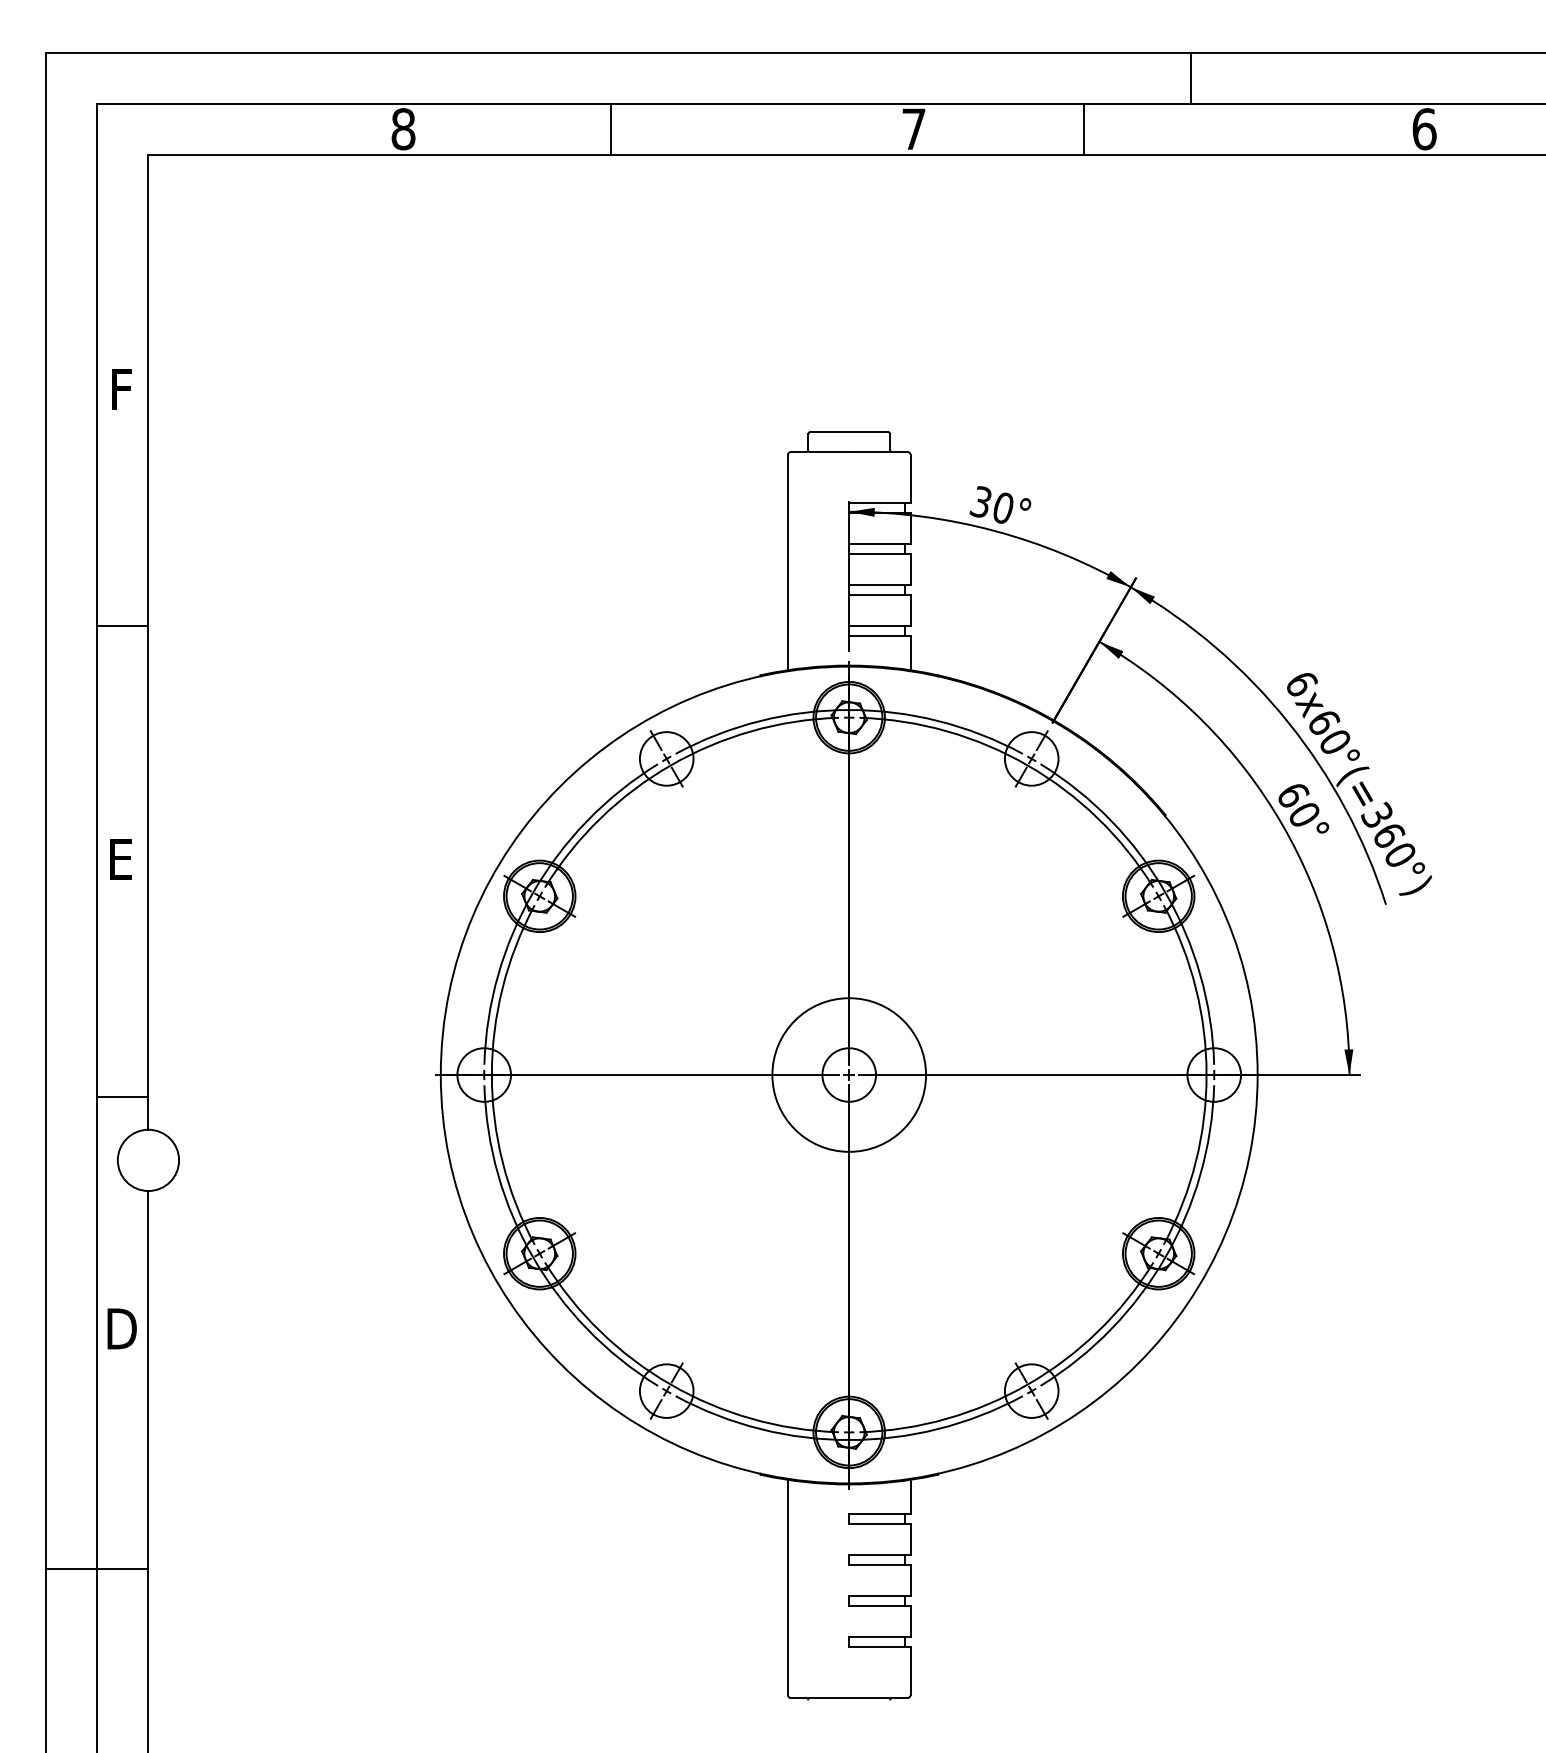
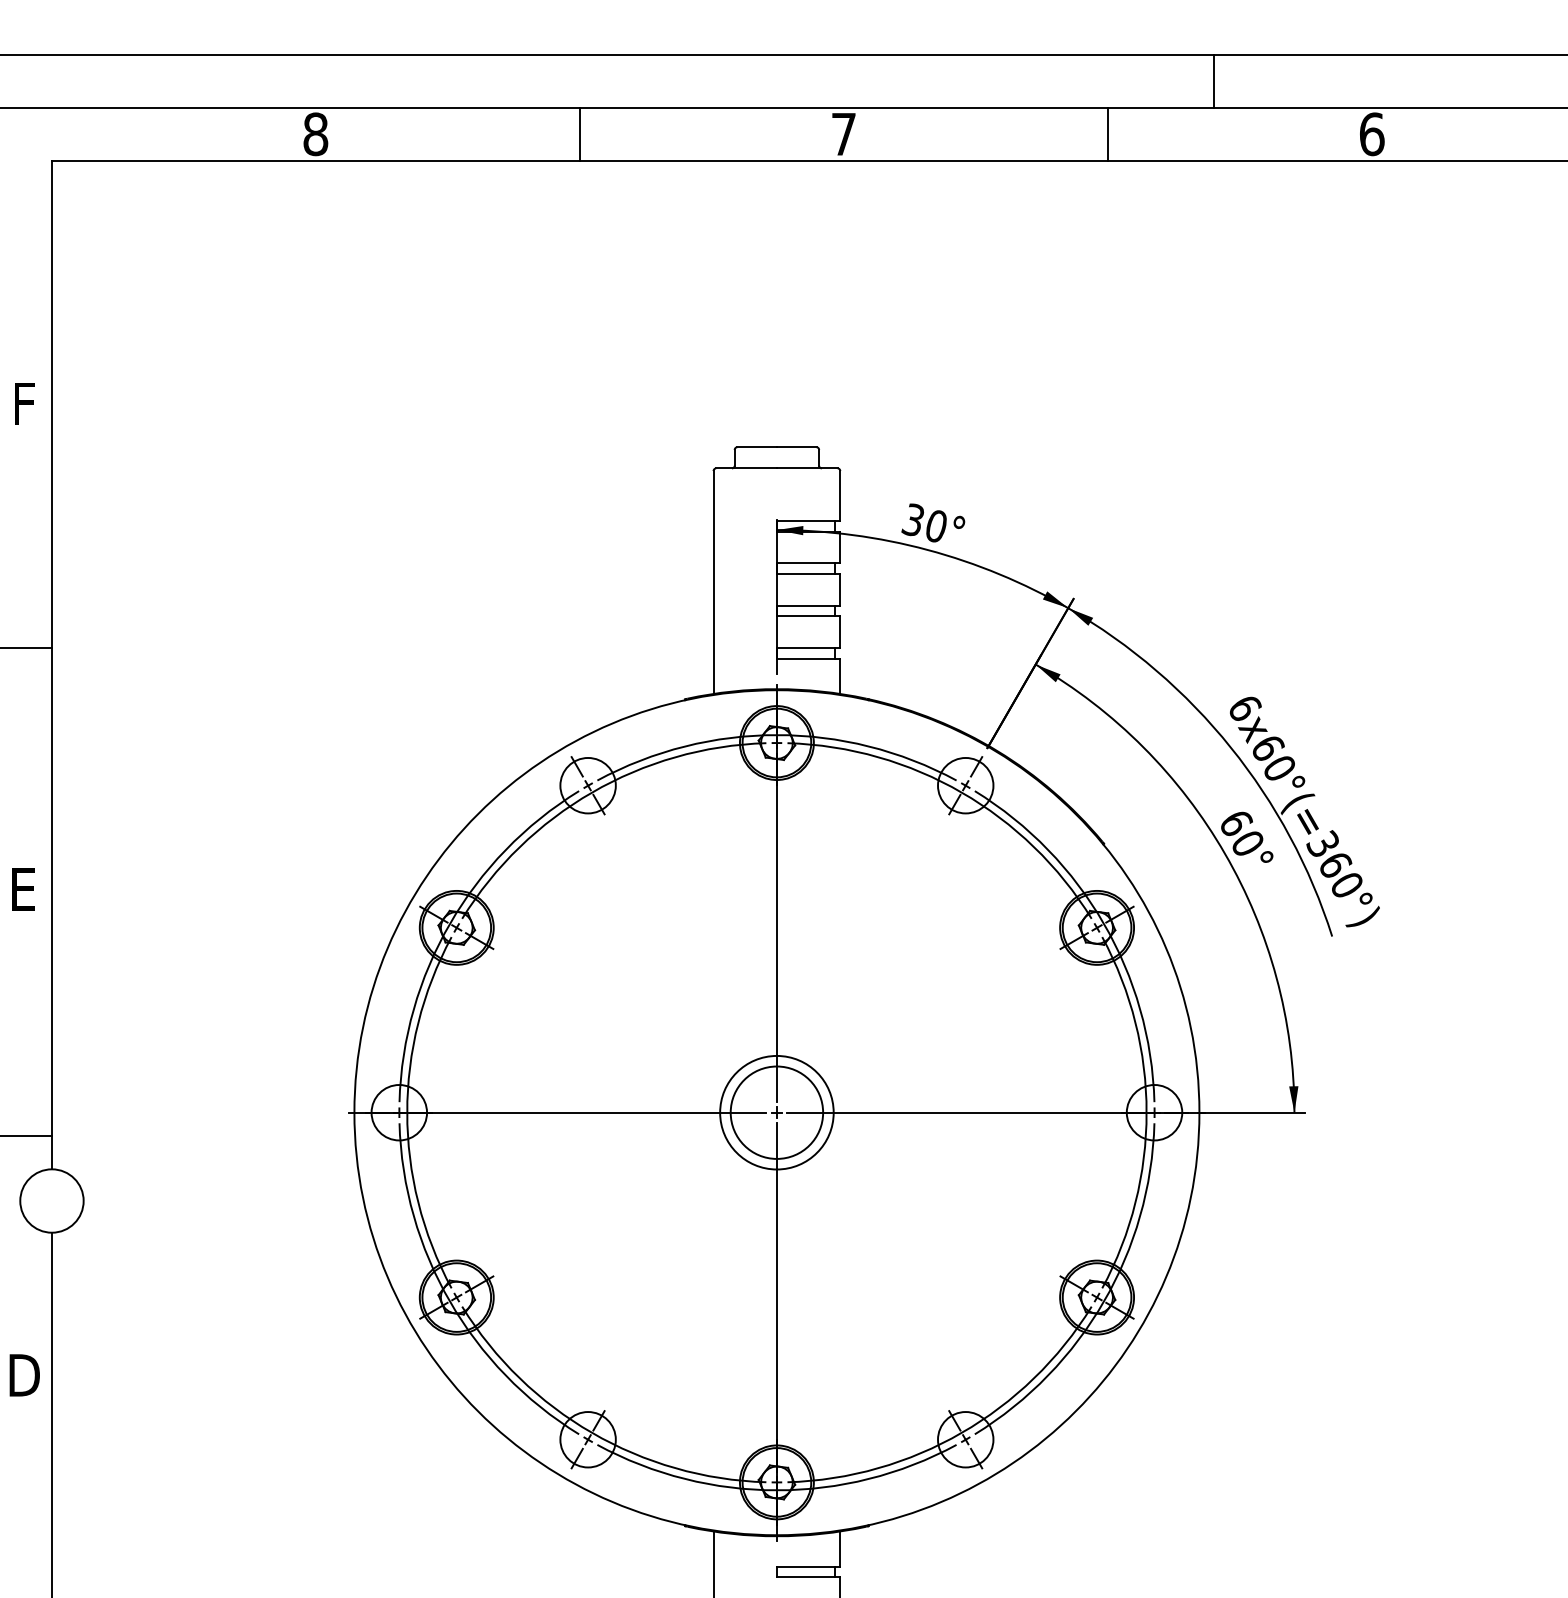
line: (1190, 77) -> (1213, 80), moved
line: (610, 128) -> (579, 133), moved
line: (1084, 128) -> (1108, 133), moved
circle: (848, 1074) -> (776, 1112), size x1.67
circle: (849, 1074) -> (777, 1112), size x0.71

